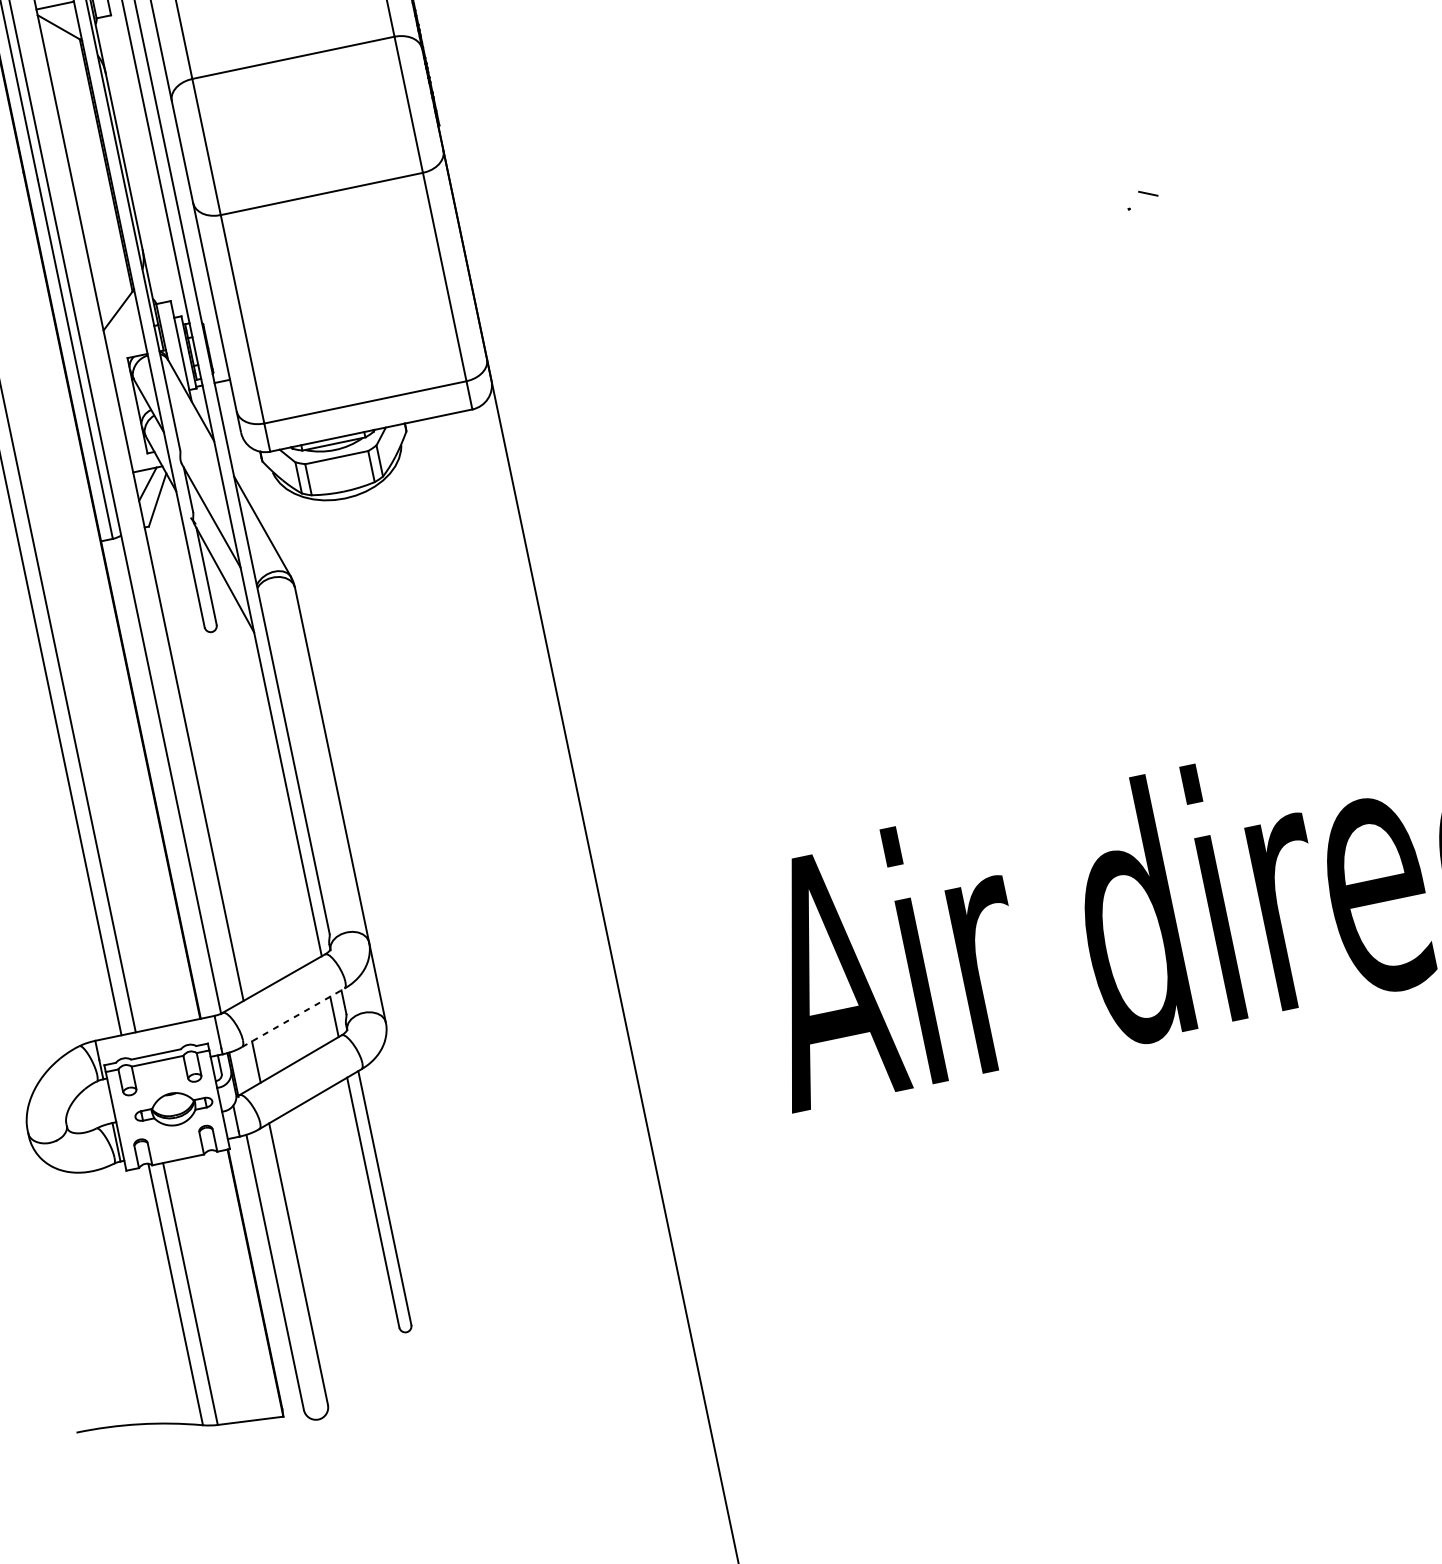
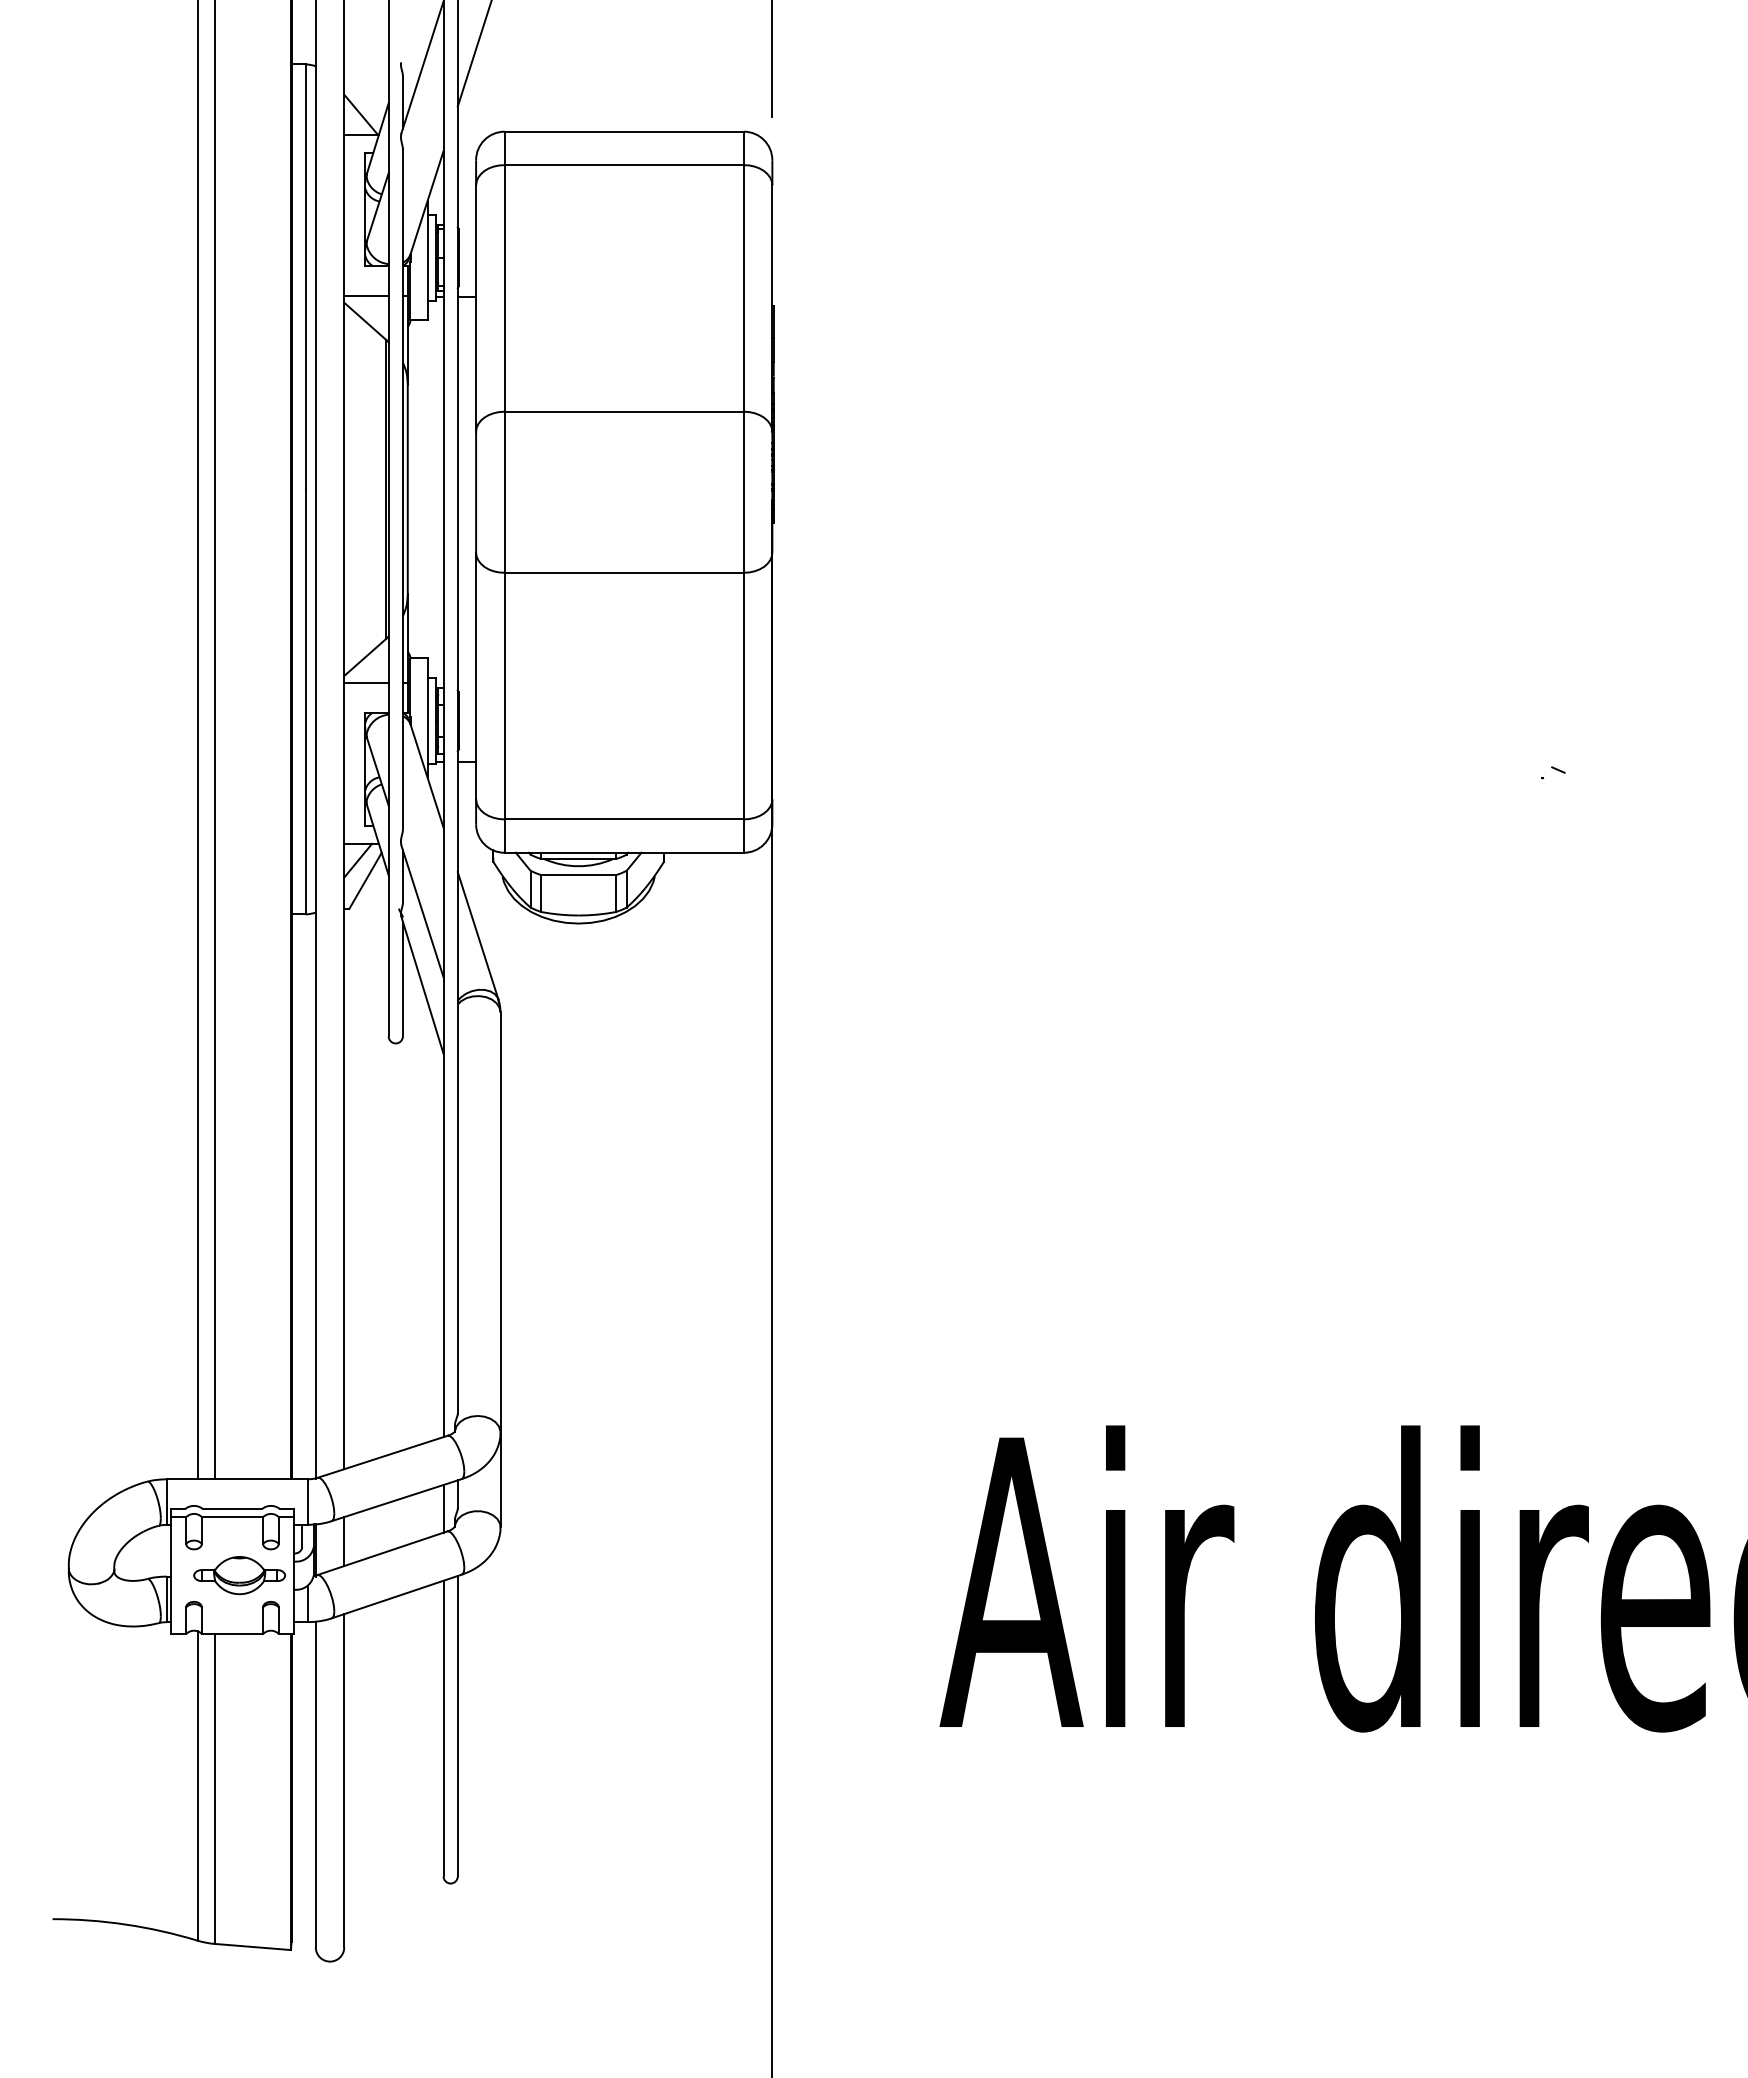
part: (1142, 198) -> (1553, 772), size x0.62
line: (123, 332) -> (366, 682), added
line: (293, 1017) -> (397, 1499), dashed -> solid

